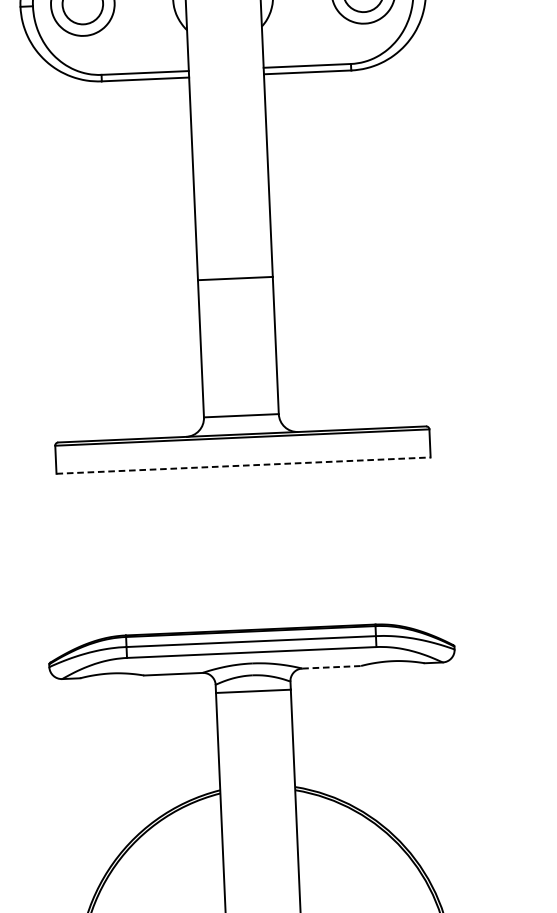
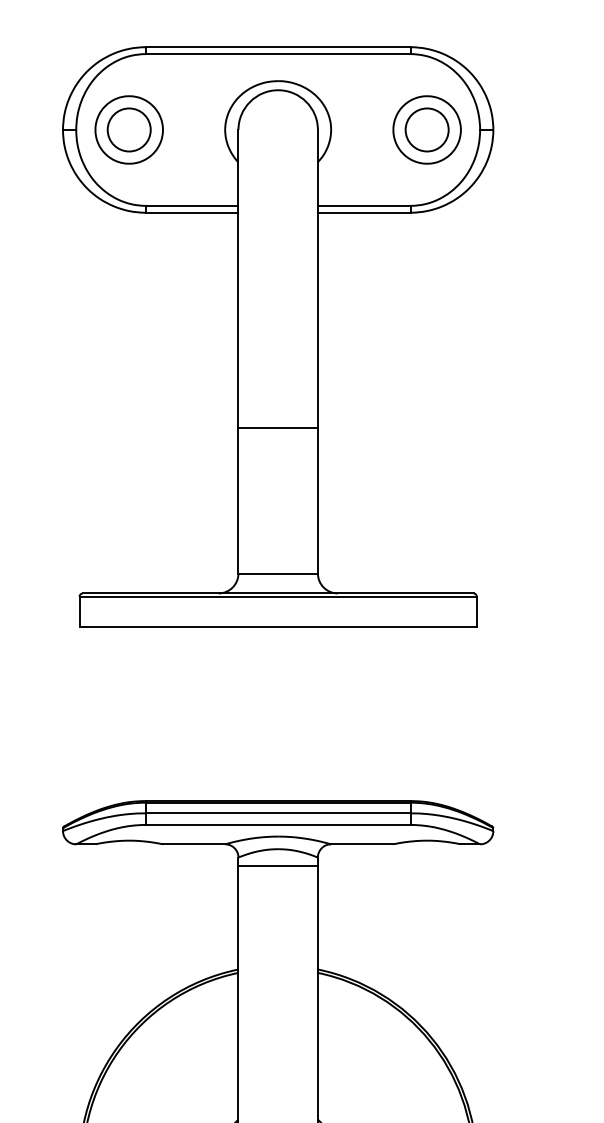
line: (243, 465) -> (278, 626), dashed -> solid
line: (331, 667) -> (362, 844), dashed -> solid

